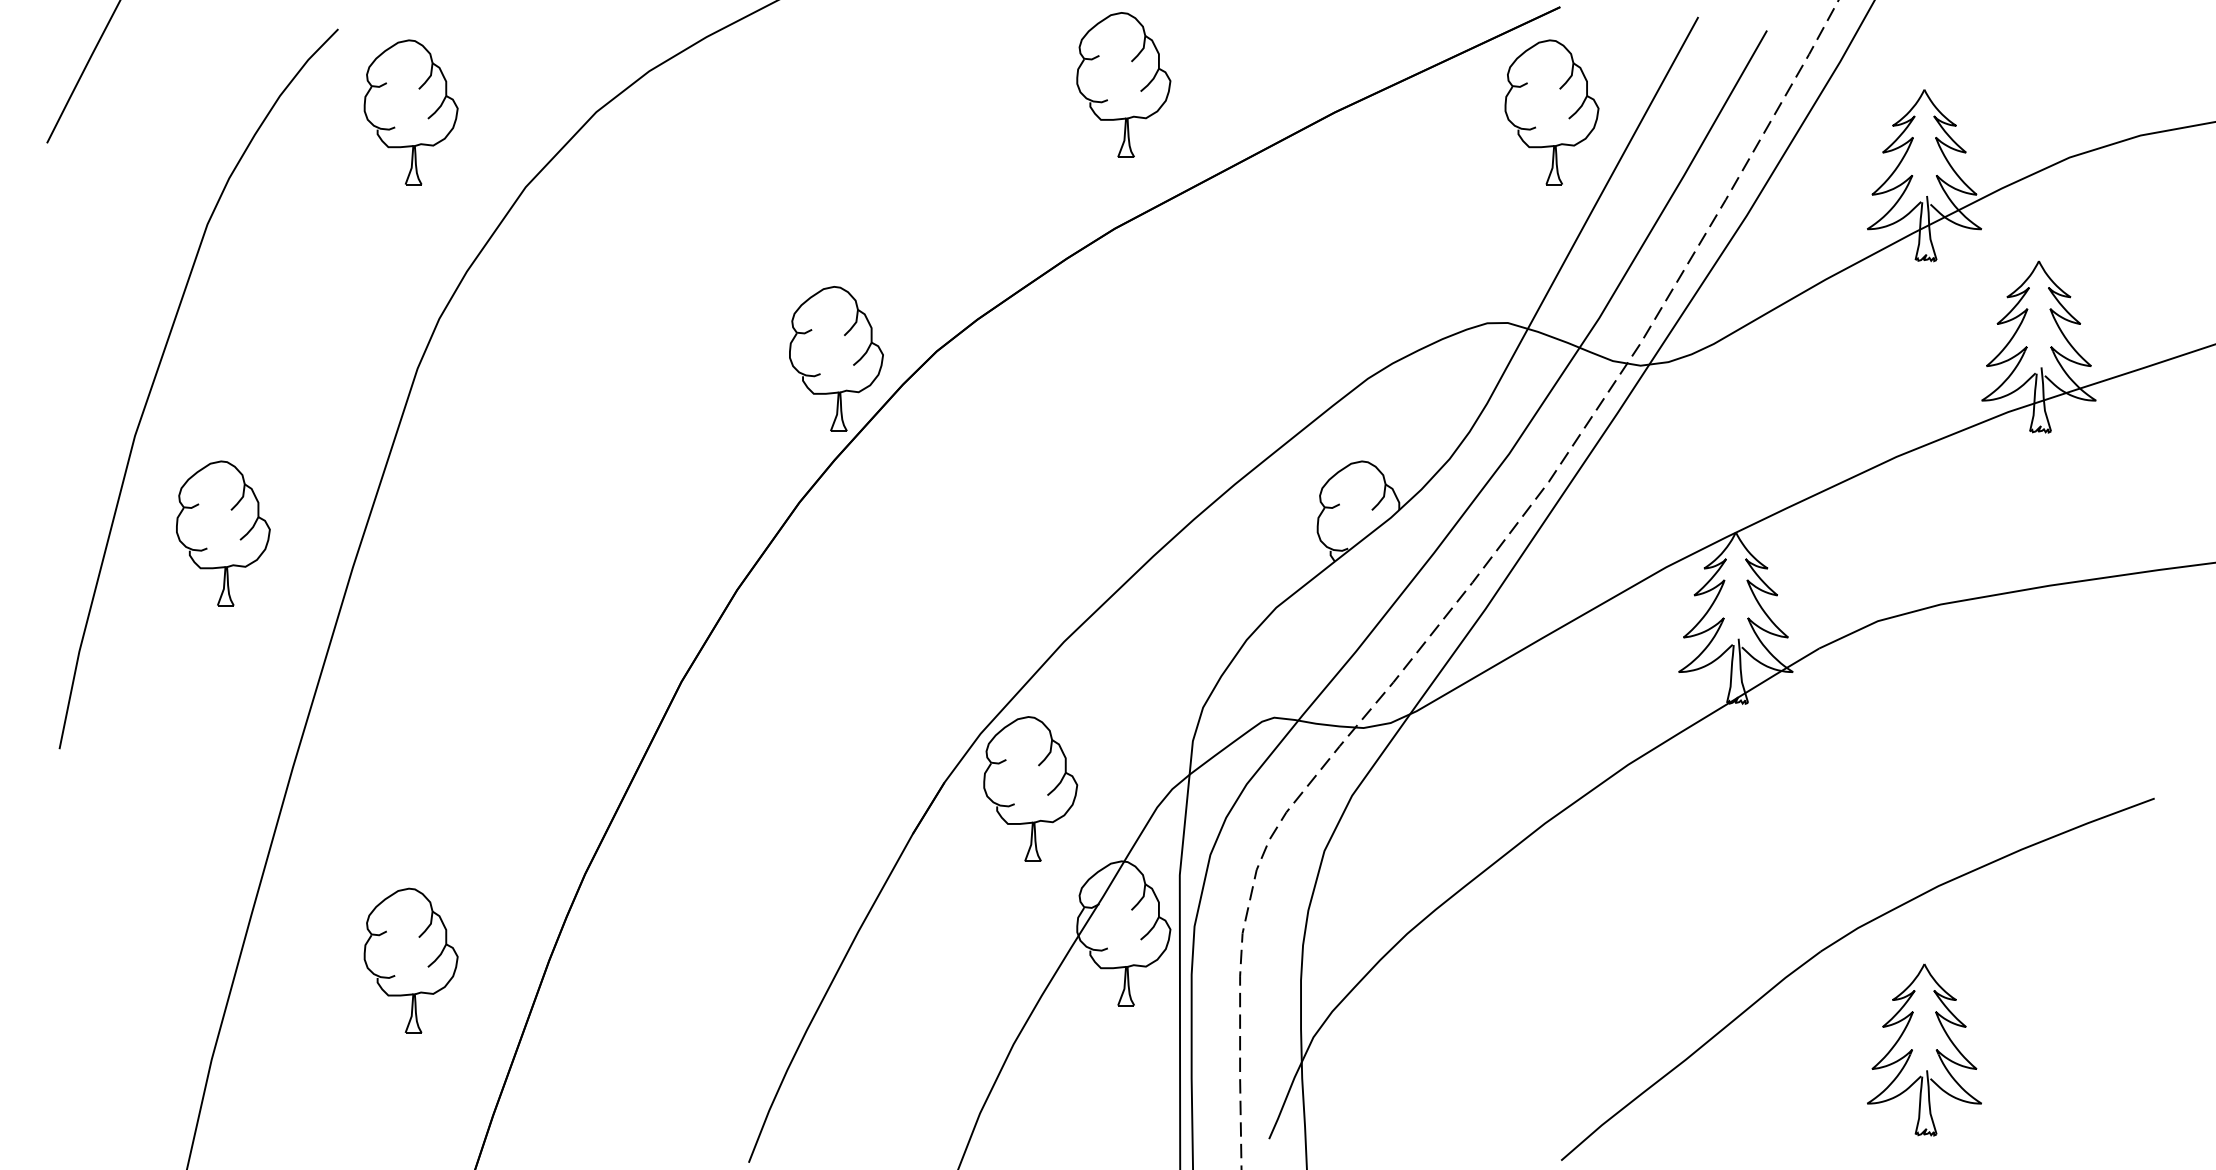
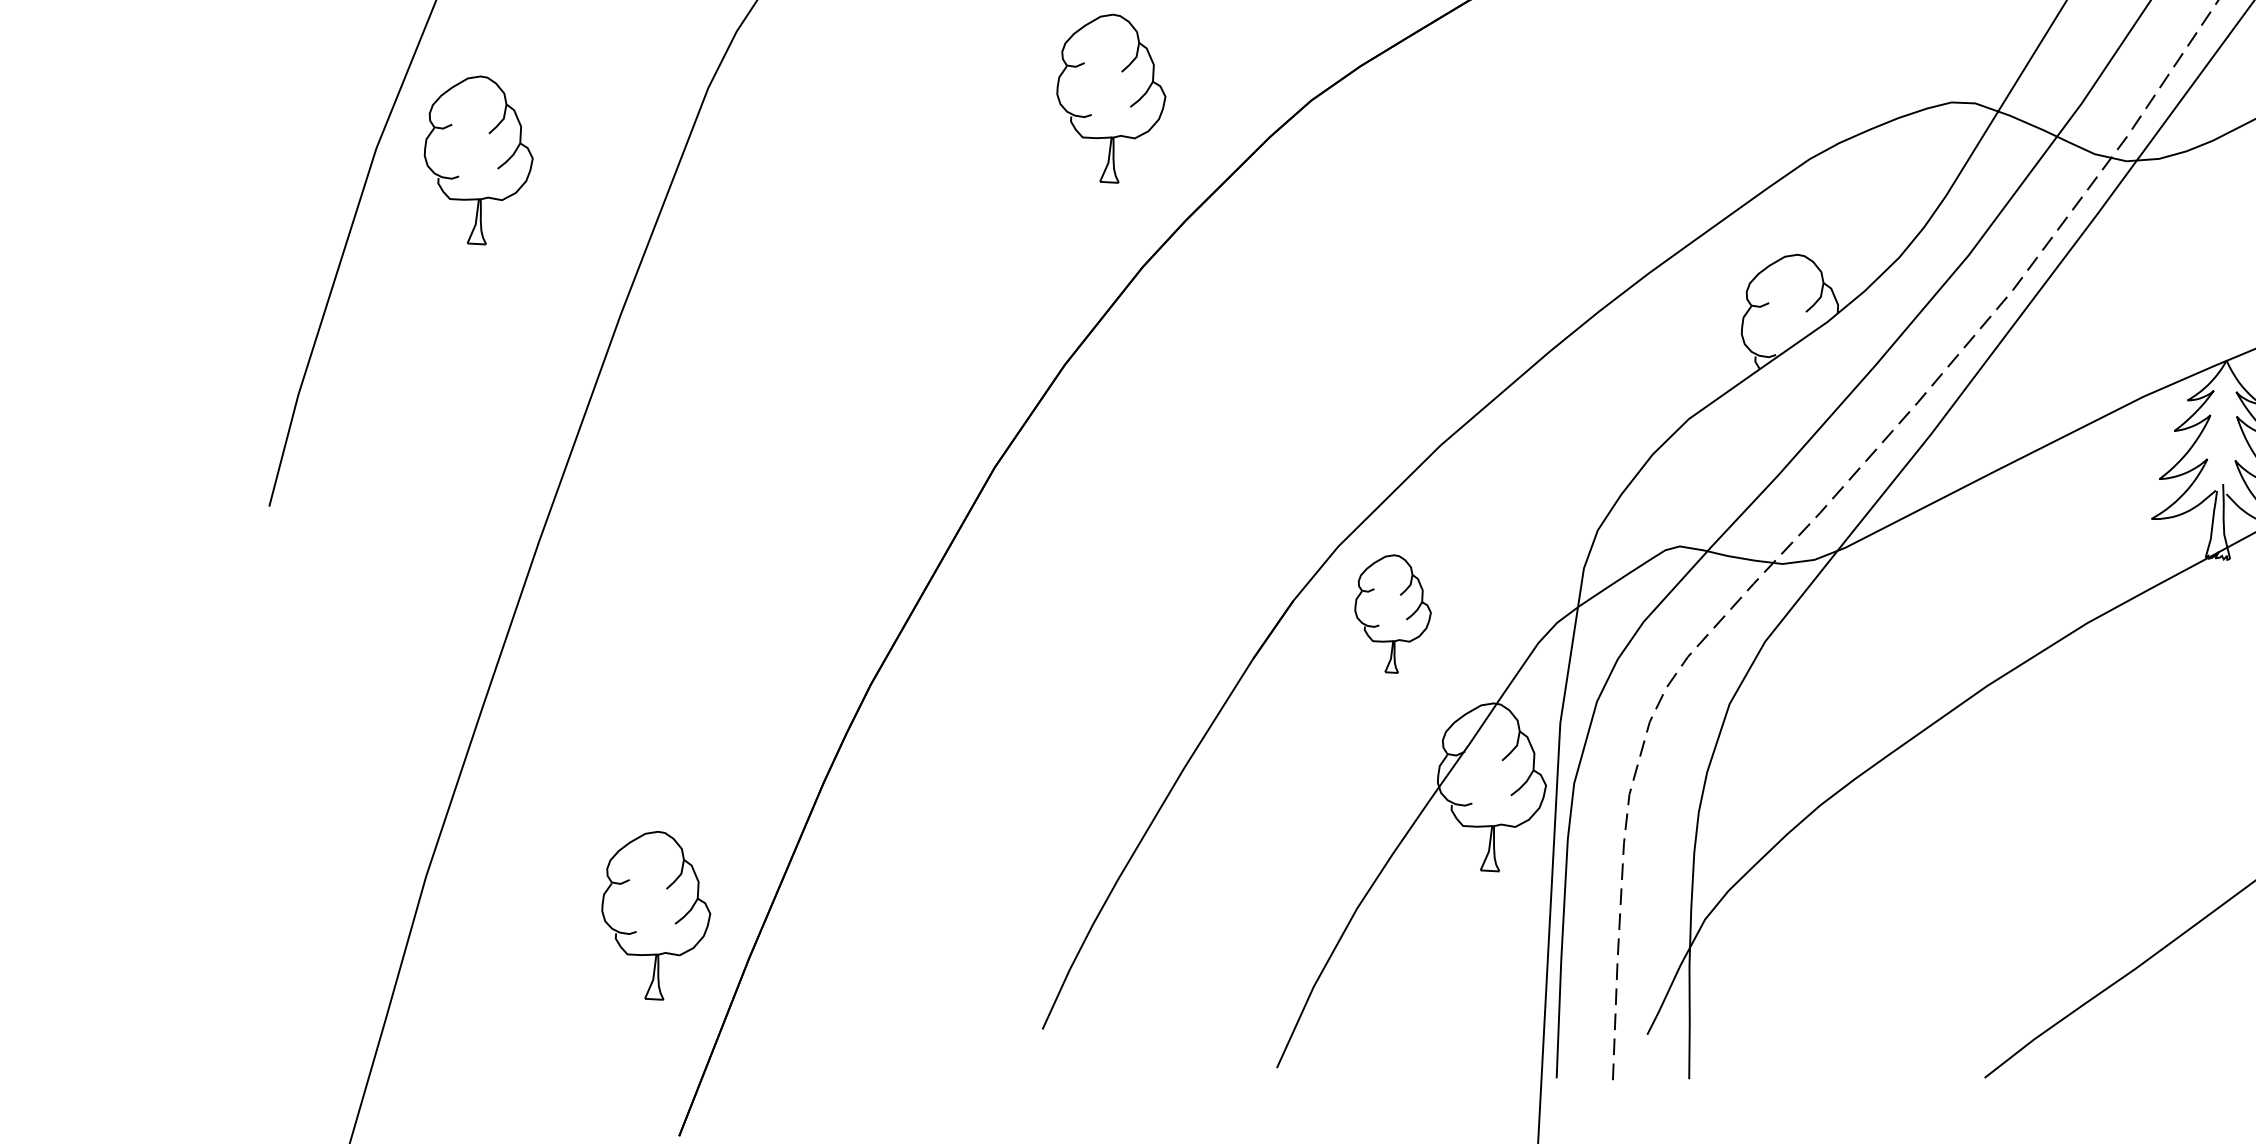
part: (836, 358) -> (1111, 97), moved
part: (223, 533) -> (478, 160), moved
part: (1030, 788) -> (1392, 613), size x0.7
part: (410, 960) -> (655, 915), moved

